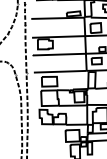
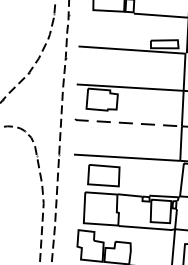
line: (59, 54) -> (128, 122), solid -> dashed

